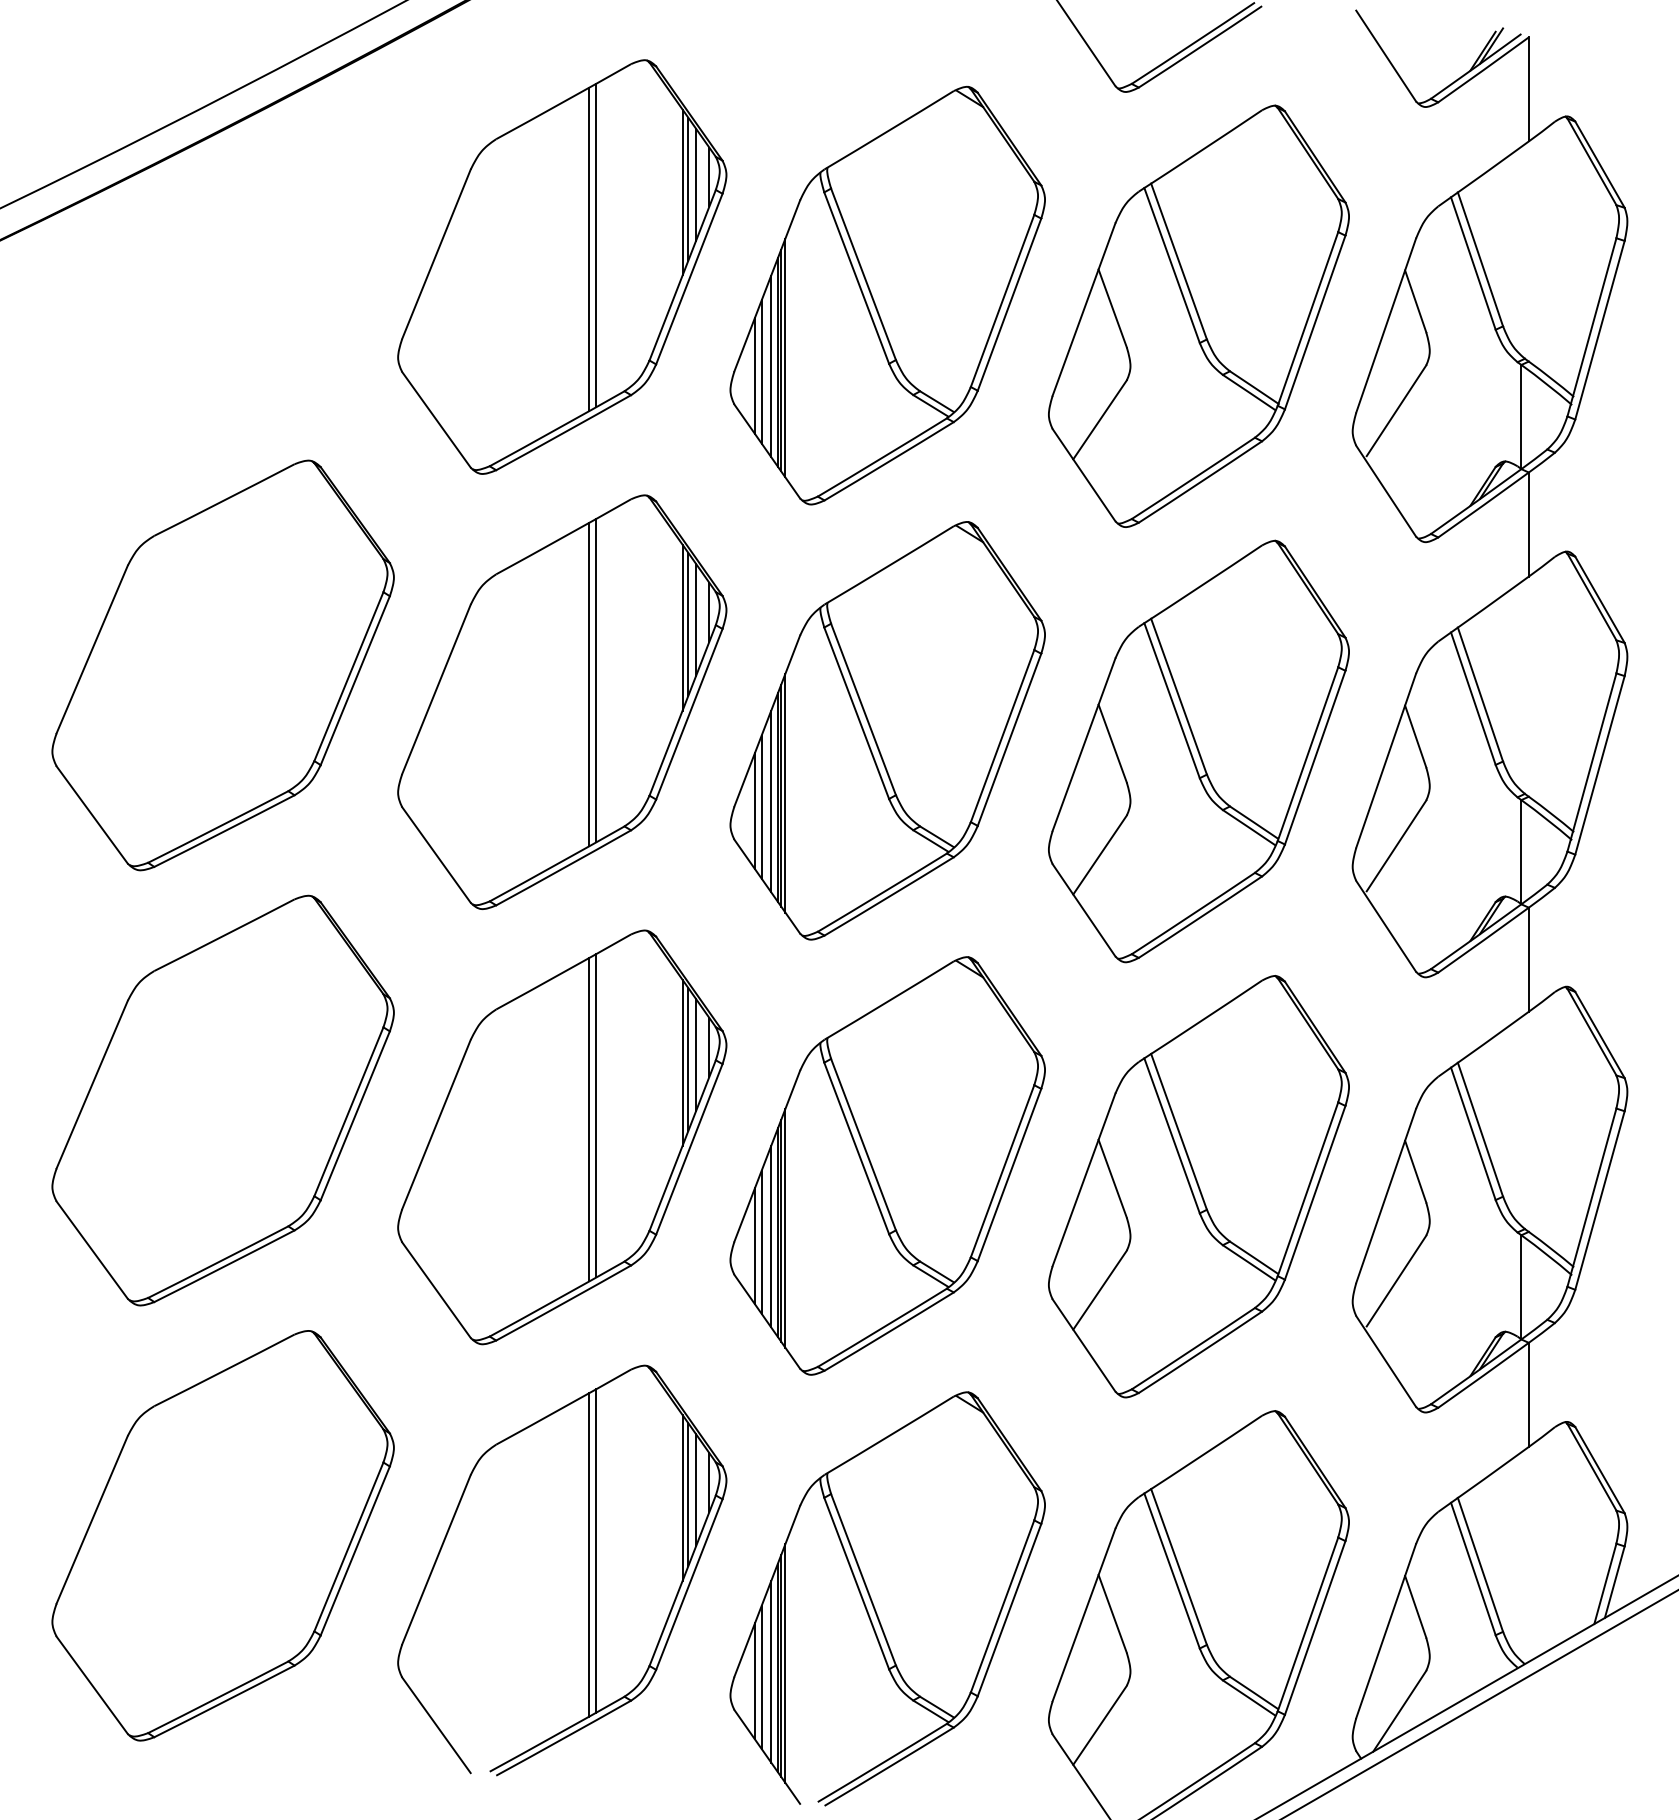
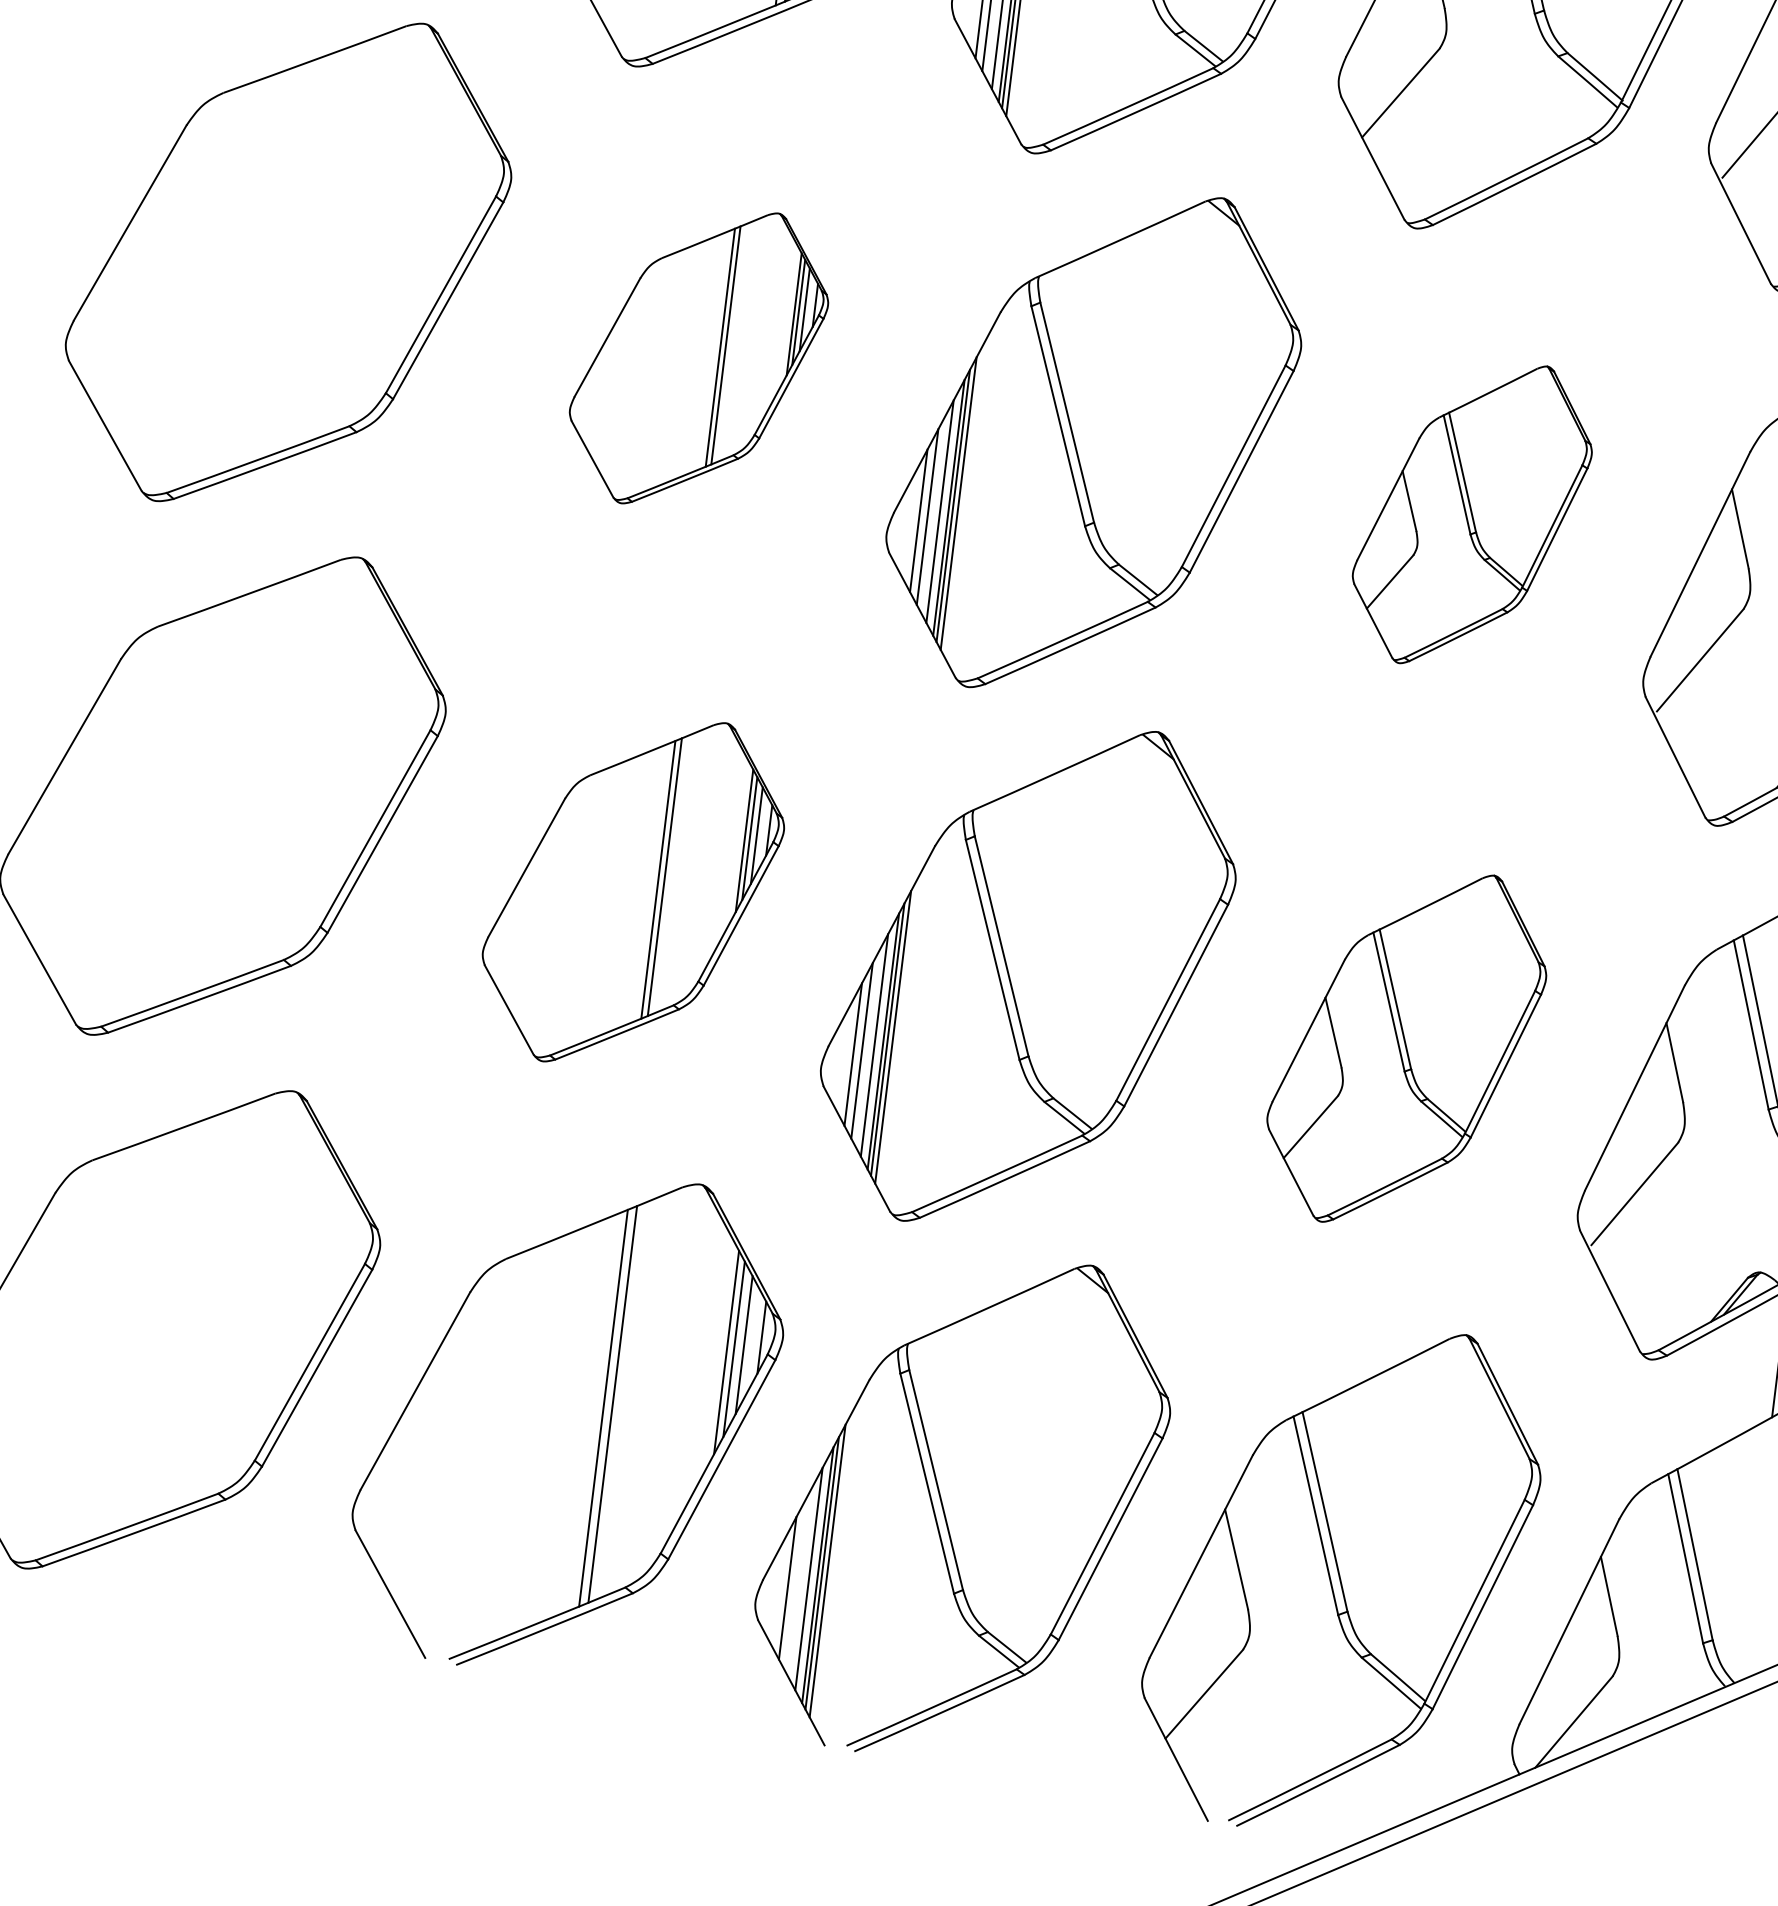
part: (562, 701) -> (699, 357), size x0.6
part: (1198, 751) -> (1471, 514), size x0.6
part: (562, 1137) -> (633, 892), size x0.7
part: (1198, 1186) -> (1406, 1048), size x0.7
line: (761, 1677) -> (796, 1584), removed

